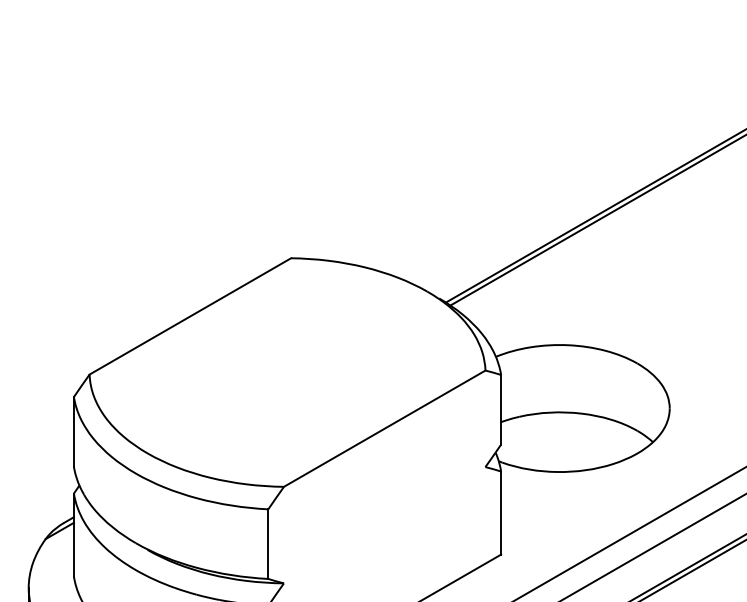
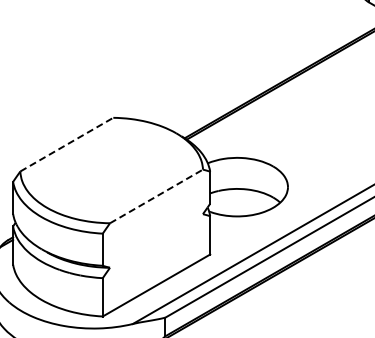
line: (189, 316) -> (66, 144), solid -> dashed
line: (384, 428) -> (156, 196), solid -> dashed

